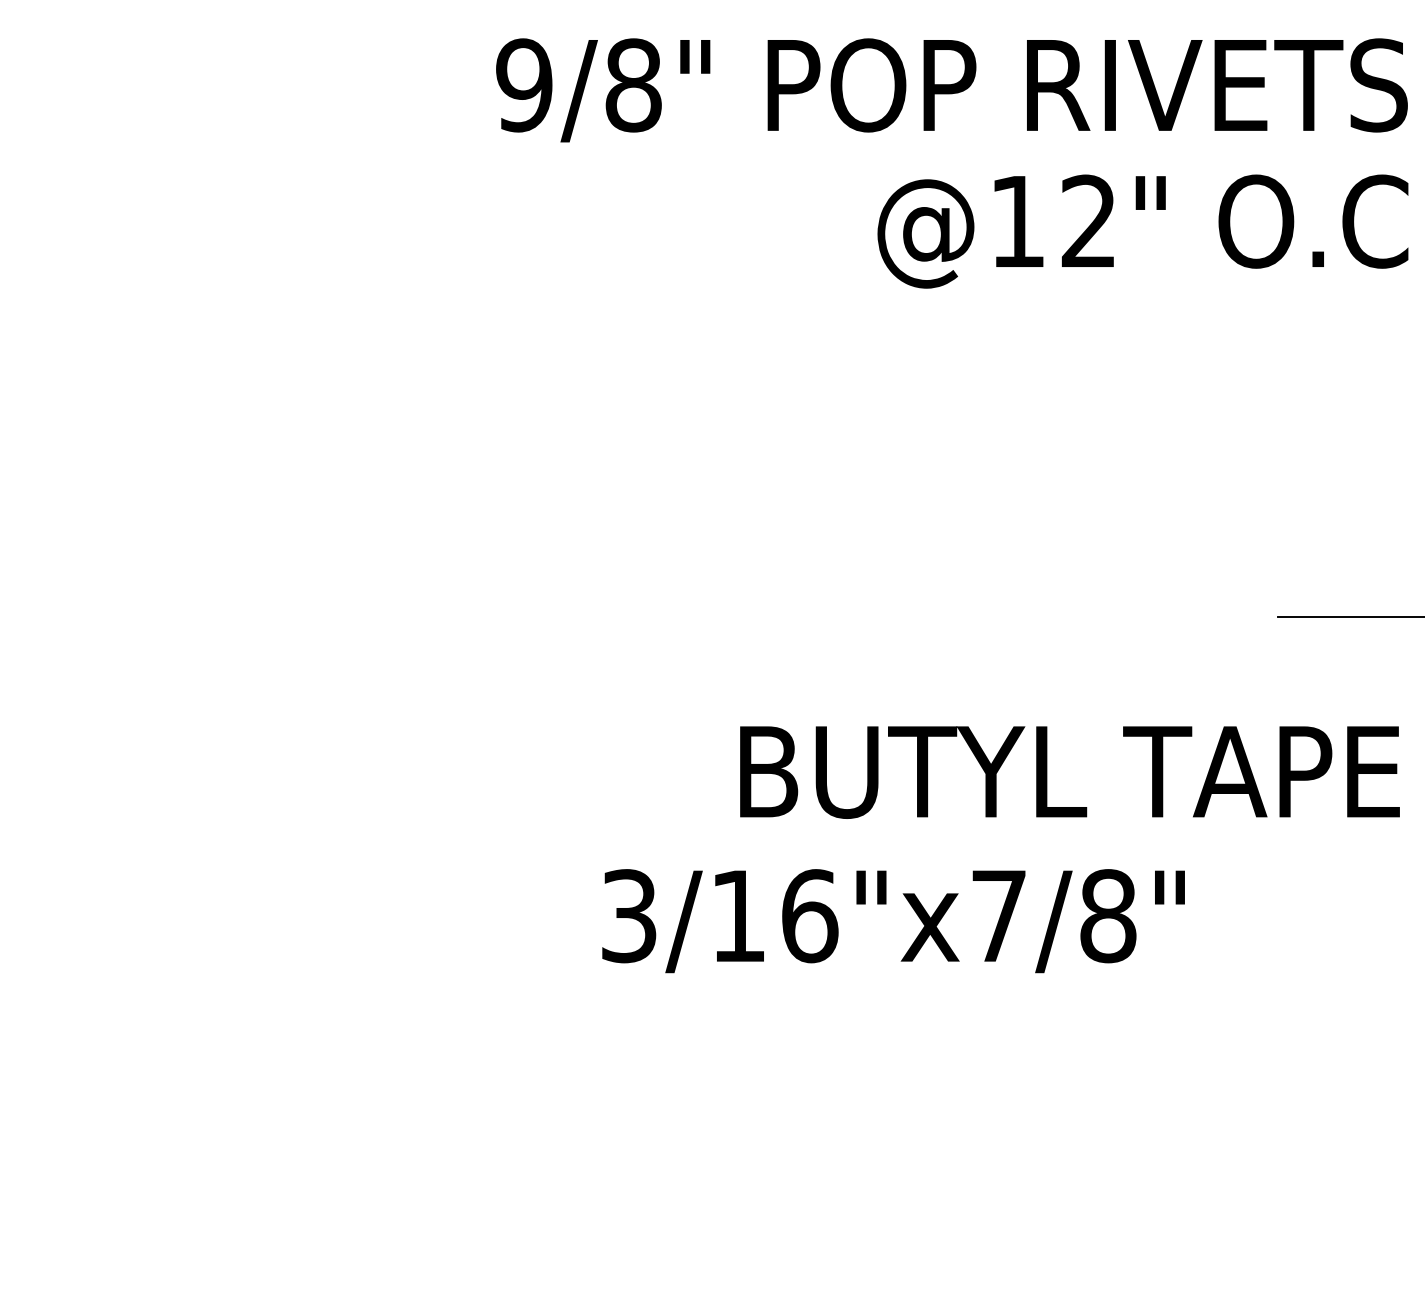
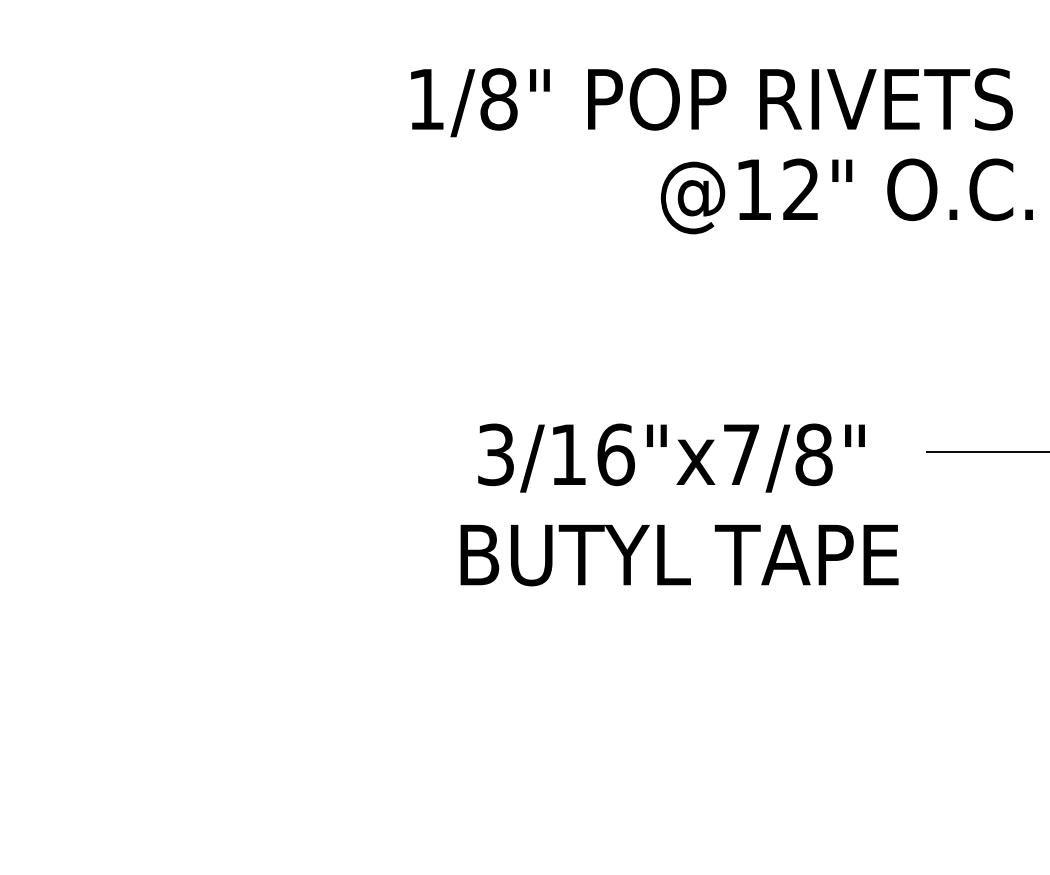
text: (524, 85) -> (426, 99), 9/8" -> 1/8"
text: (1069, 772) -> (679, 555), moved
text: (893, 920) -> (671, 457), moved

